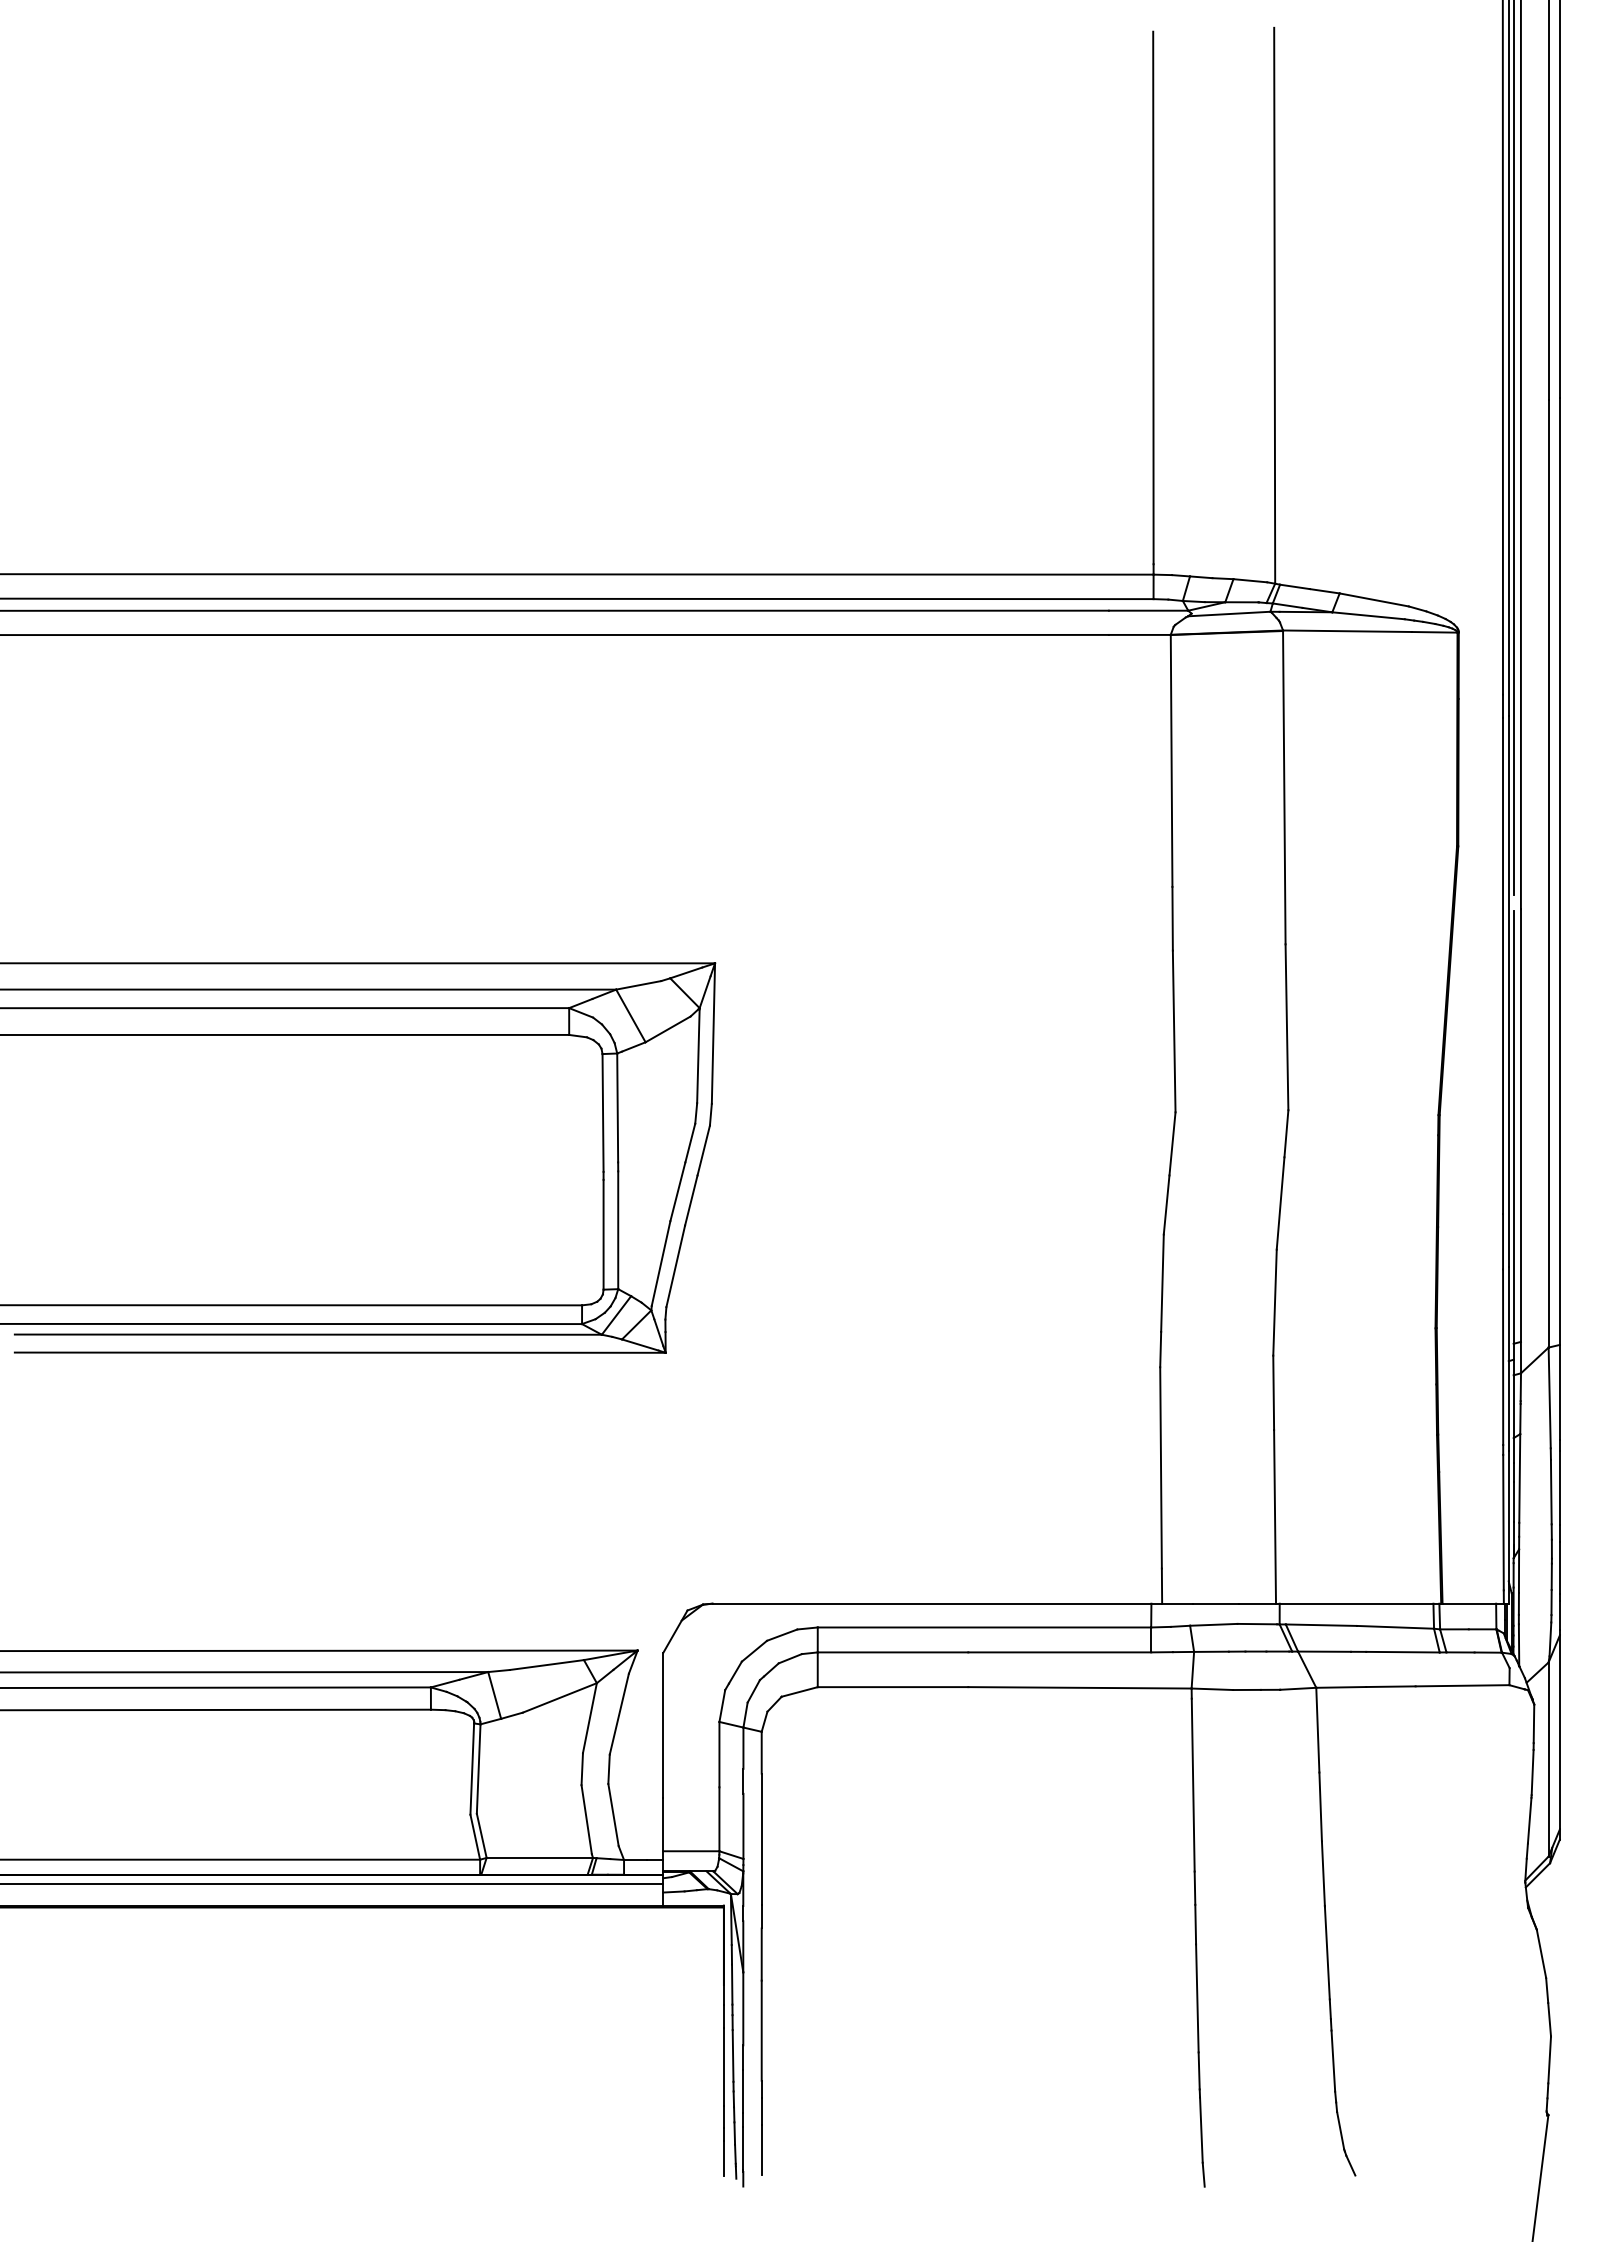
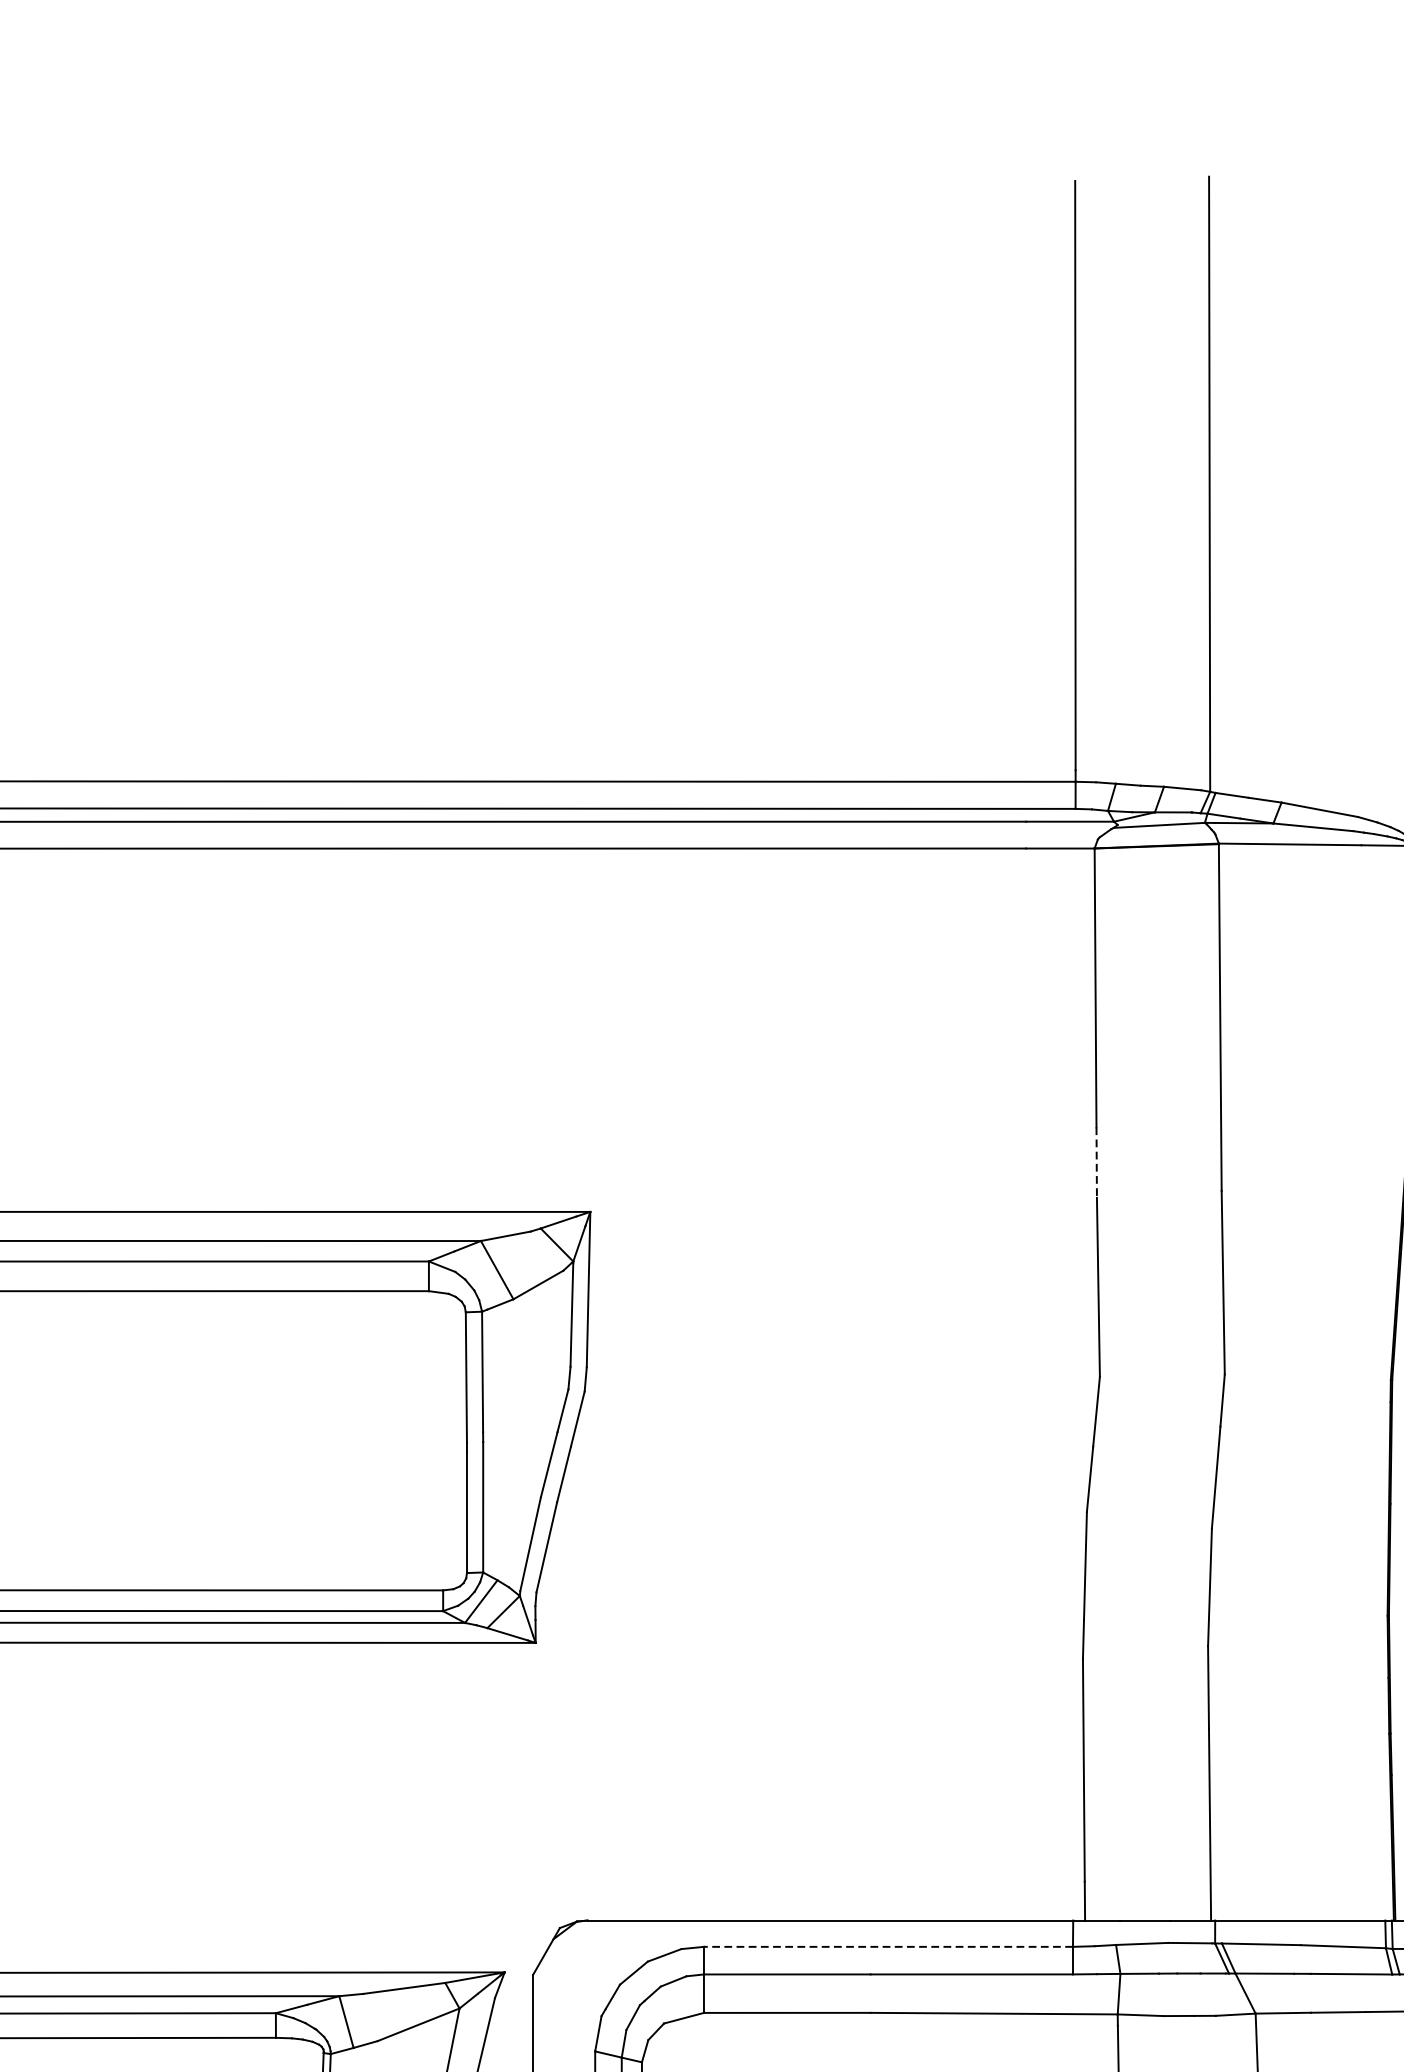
line: (1172, 918) -> (1096, 1162), solid -> dashed
line: (984, 1627) -> (888, 1946), solid -> dashed

